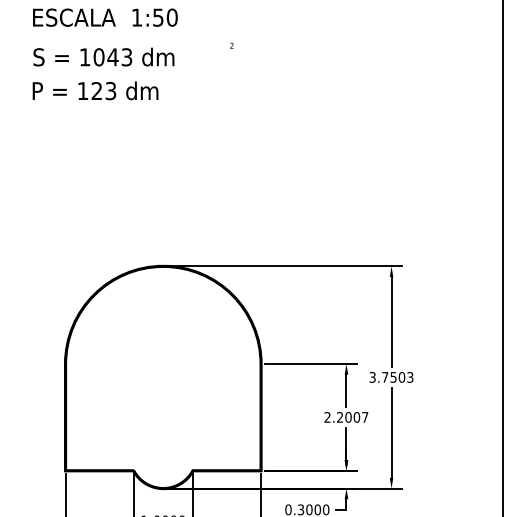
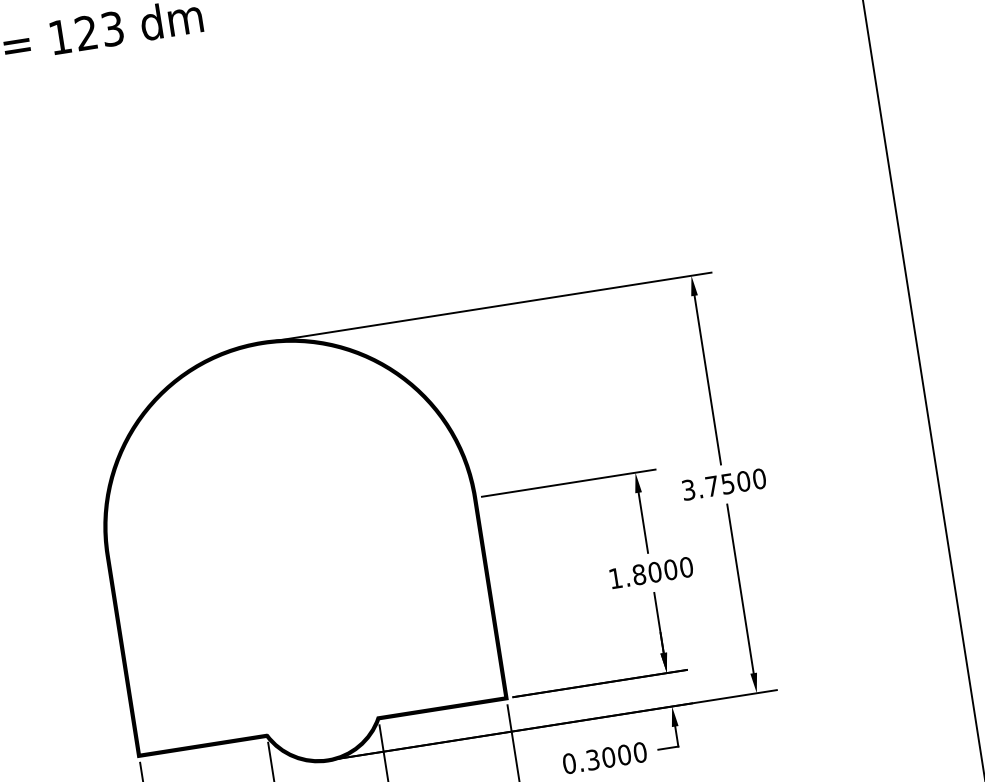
text: (410, 377) -> (759, 479), 3.7503 -> 3.7500
text: (346, 417) -> (651, 573), 2.2007 -> 1.8000

